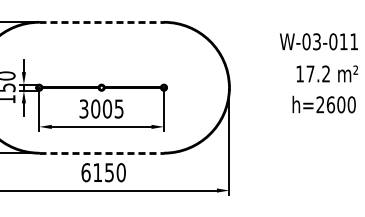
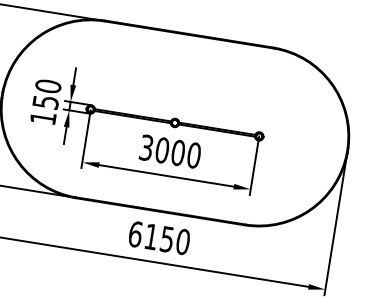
line: (102, 22) -> (190, 34), dashed -> solid
text: (118, 108) -> (193, 154), 3005 -> 3000
line: (102, 153) -> (161, 212), dashed -> solid

